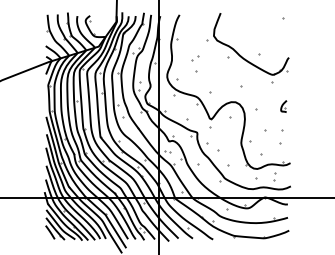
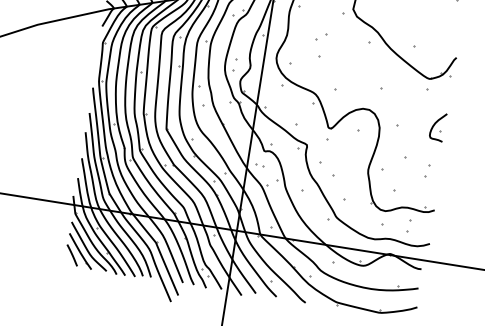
part: (283, 106) -> (437, 126), size x1.67
part: (281, 137) -> (427, 171), size x0.62

